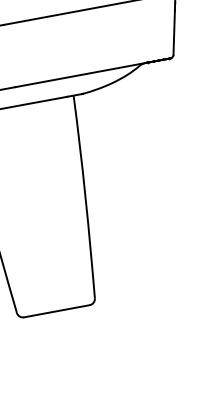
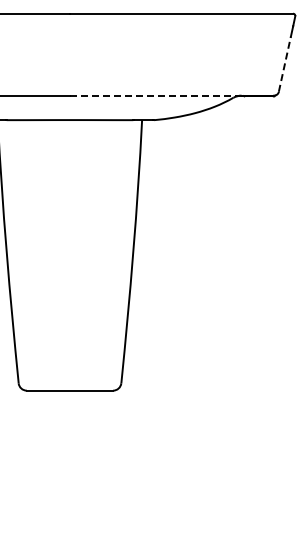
line: (173, 32) -> (284, 63), solid -> dashed
line: (80, 75) -> (155, 95), solid -> dashed

